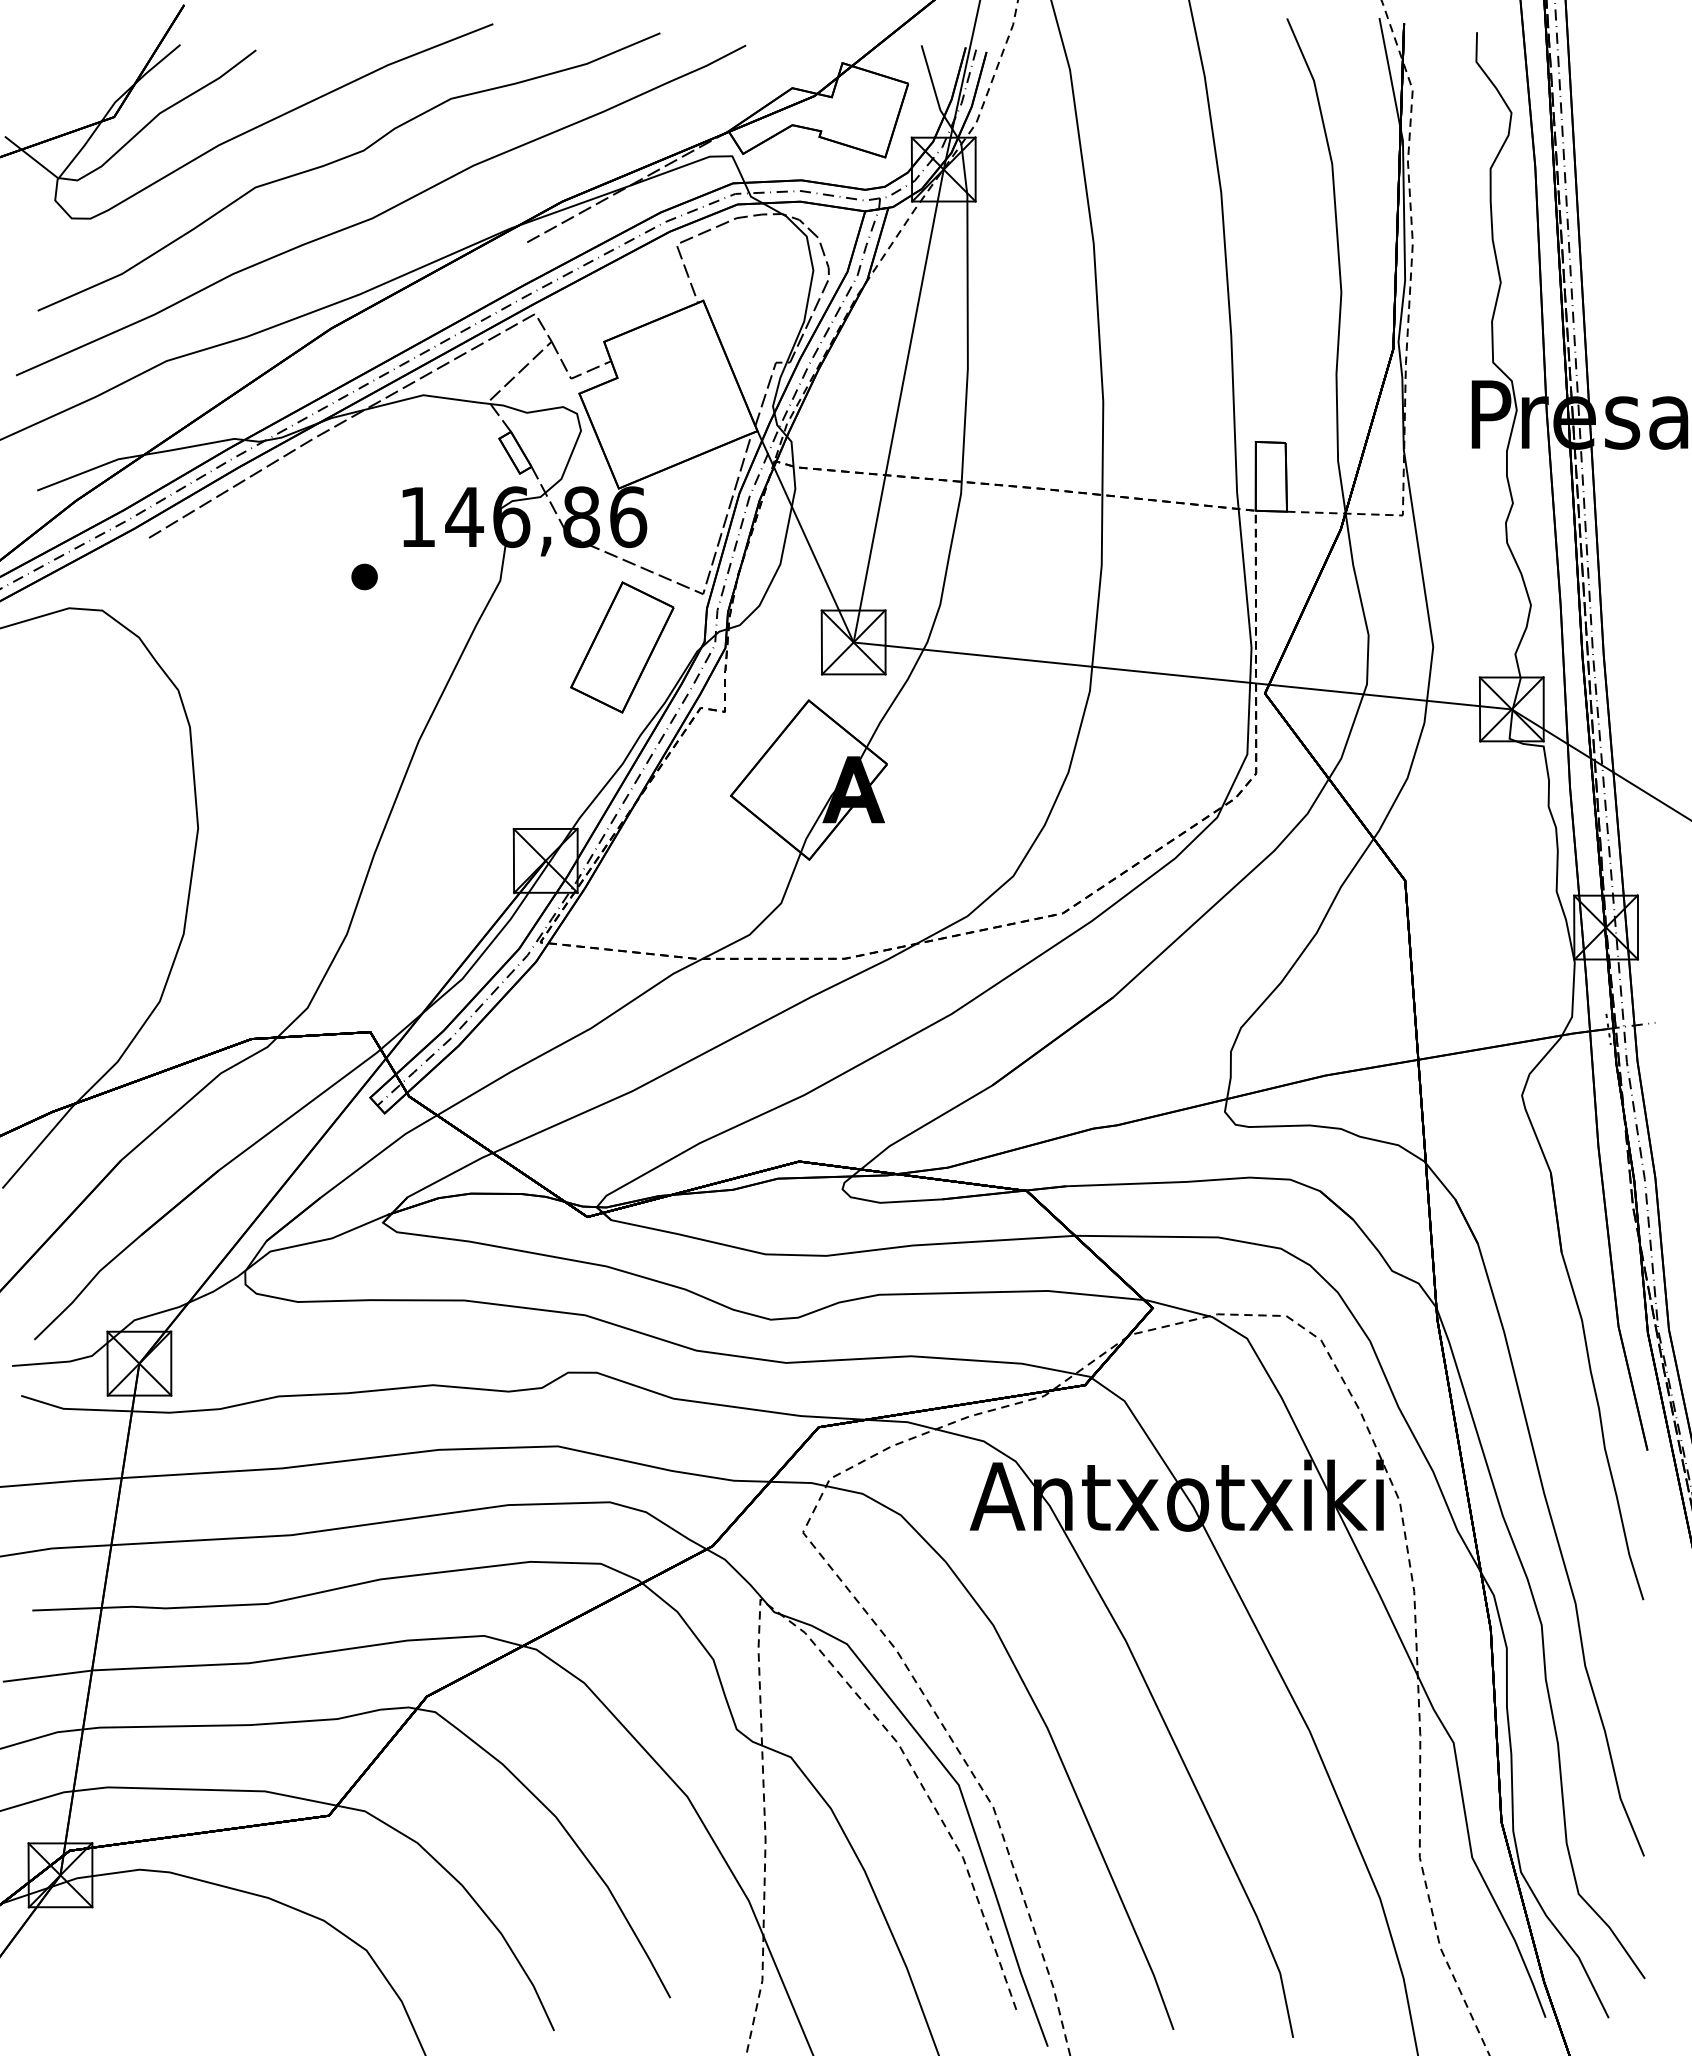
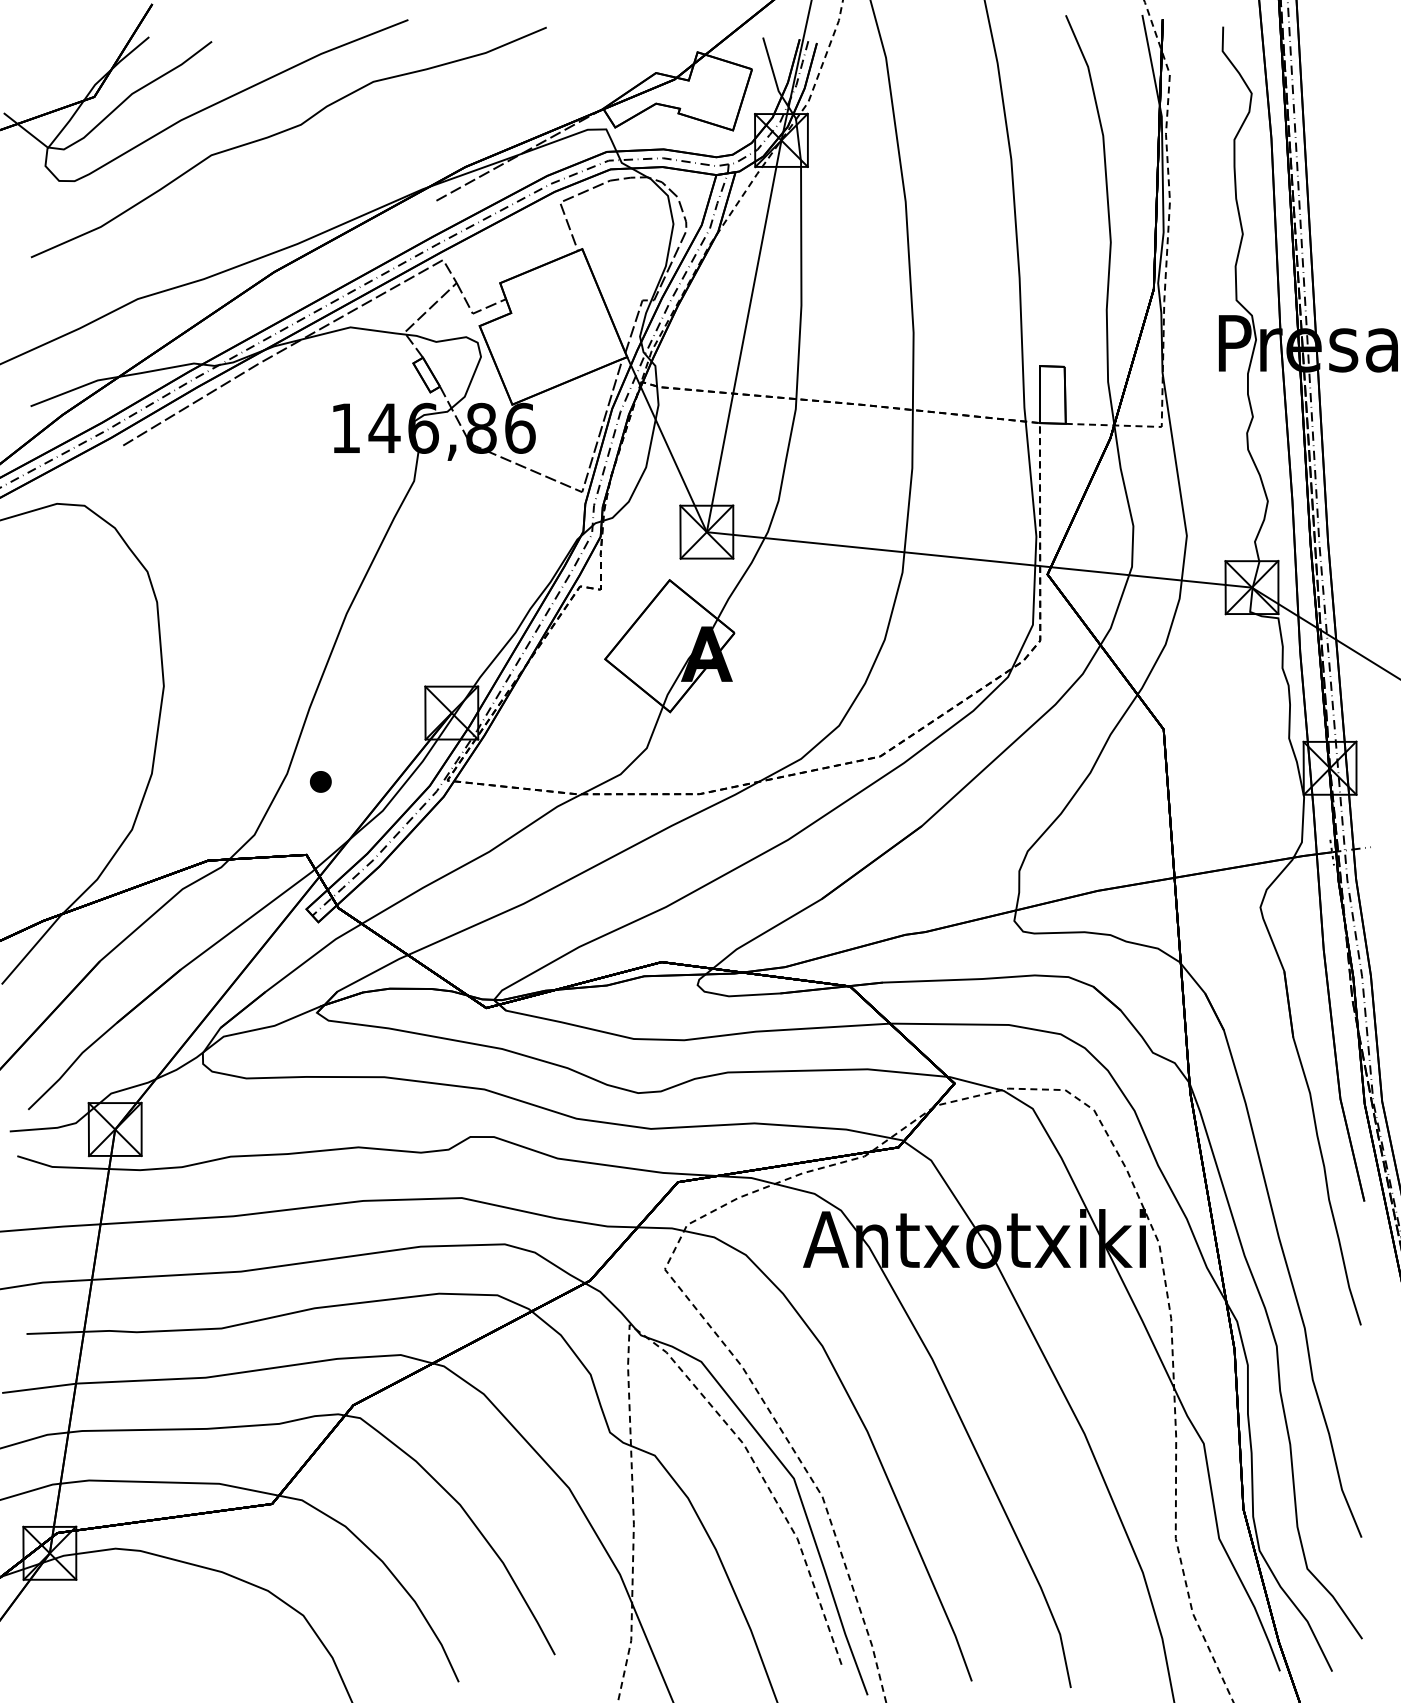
curve: (381, 212) -> (315, 176), removed
part: (364, 576) -> (320, 781), moved
part: (622, 647) -> (515, 536), removed

